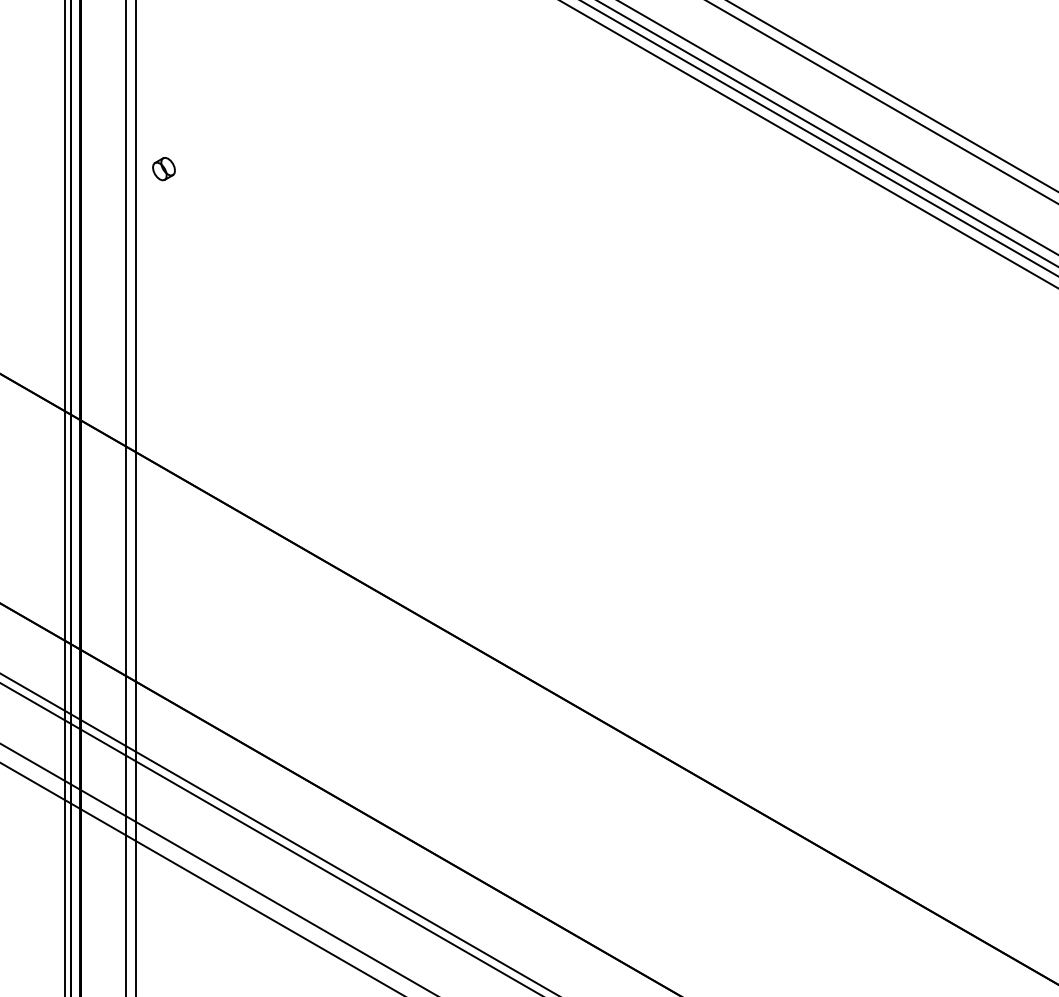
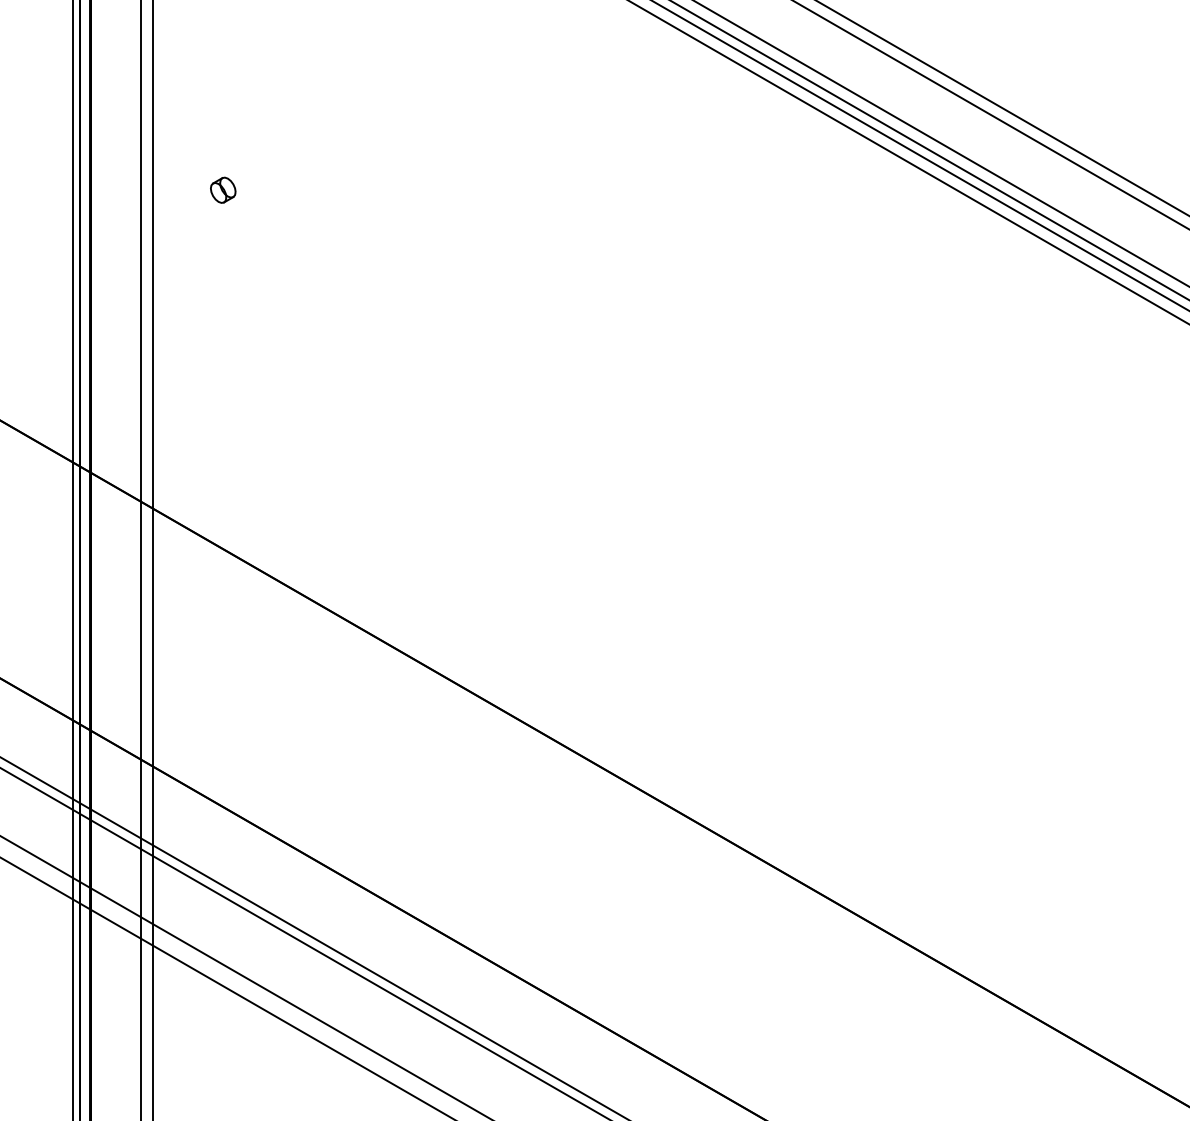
part: (164, 168) -> (223, 189), moved

